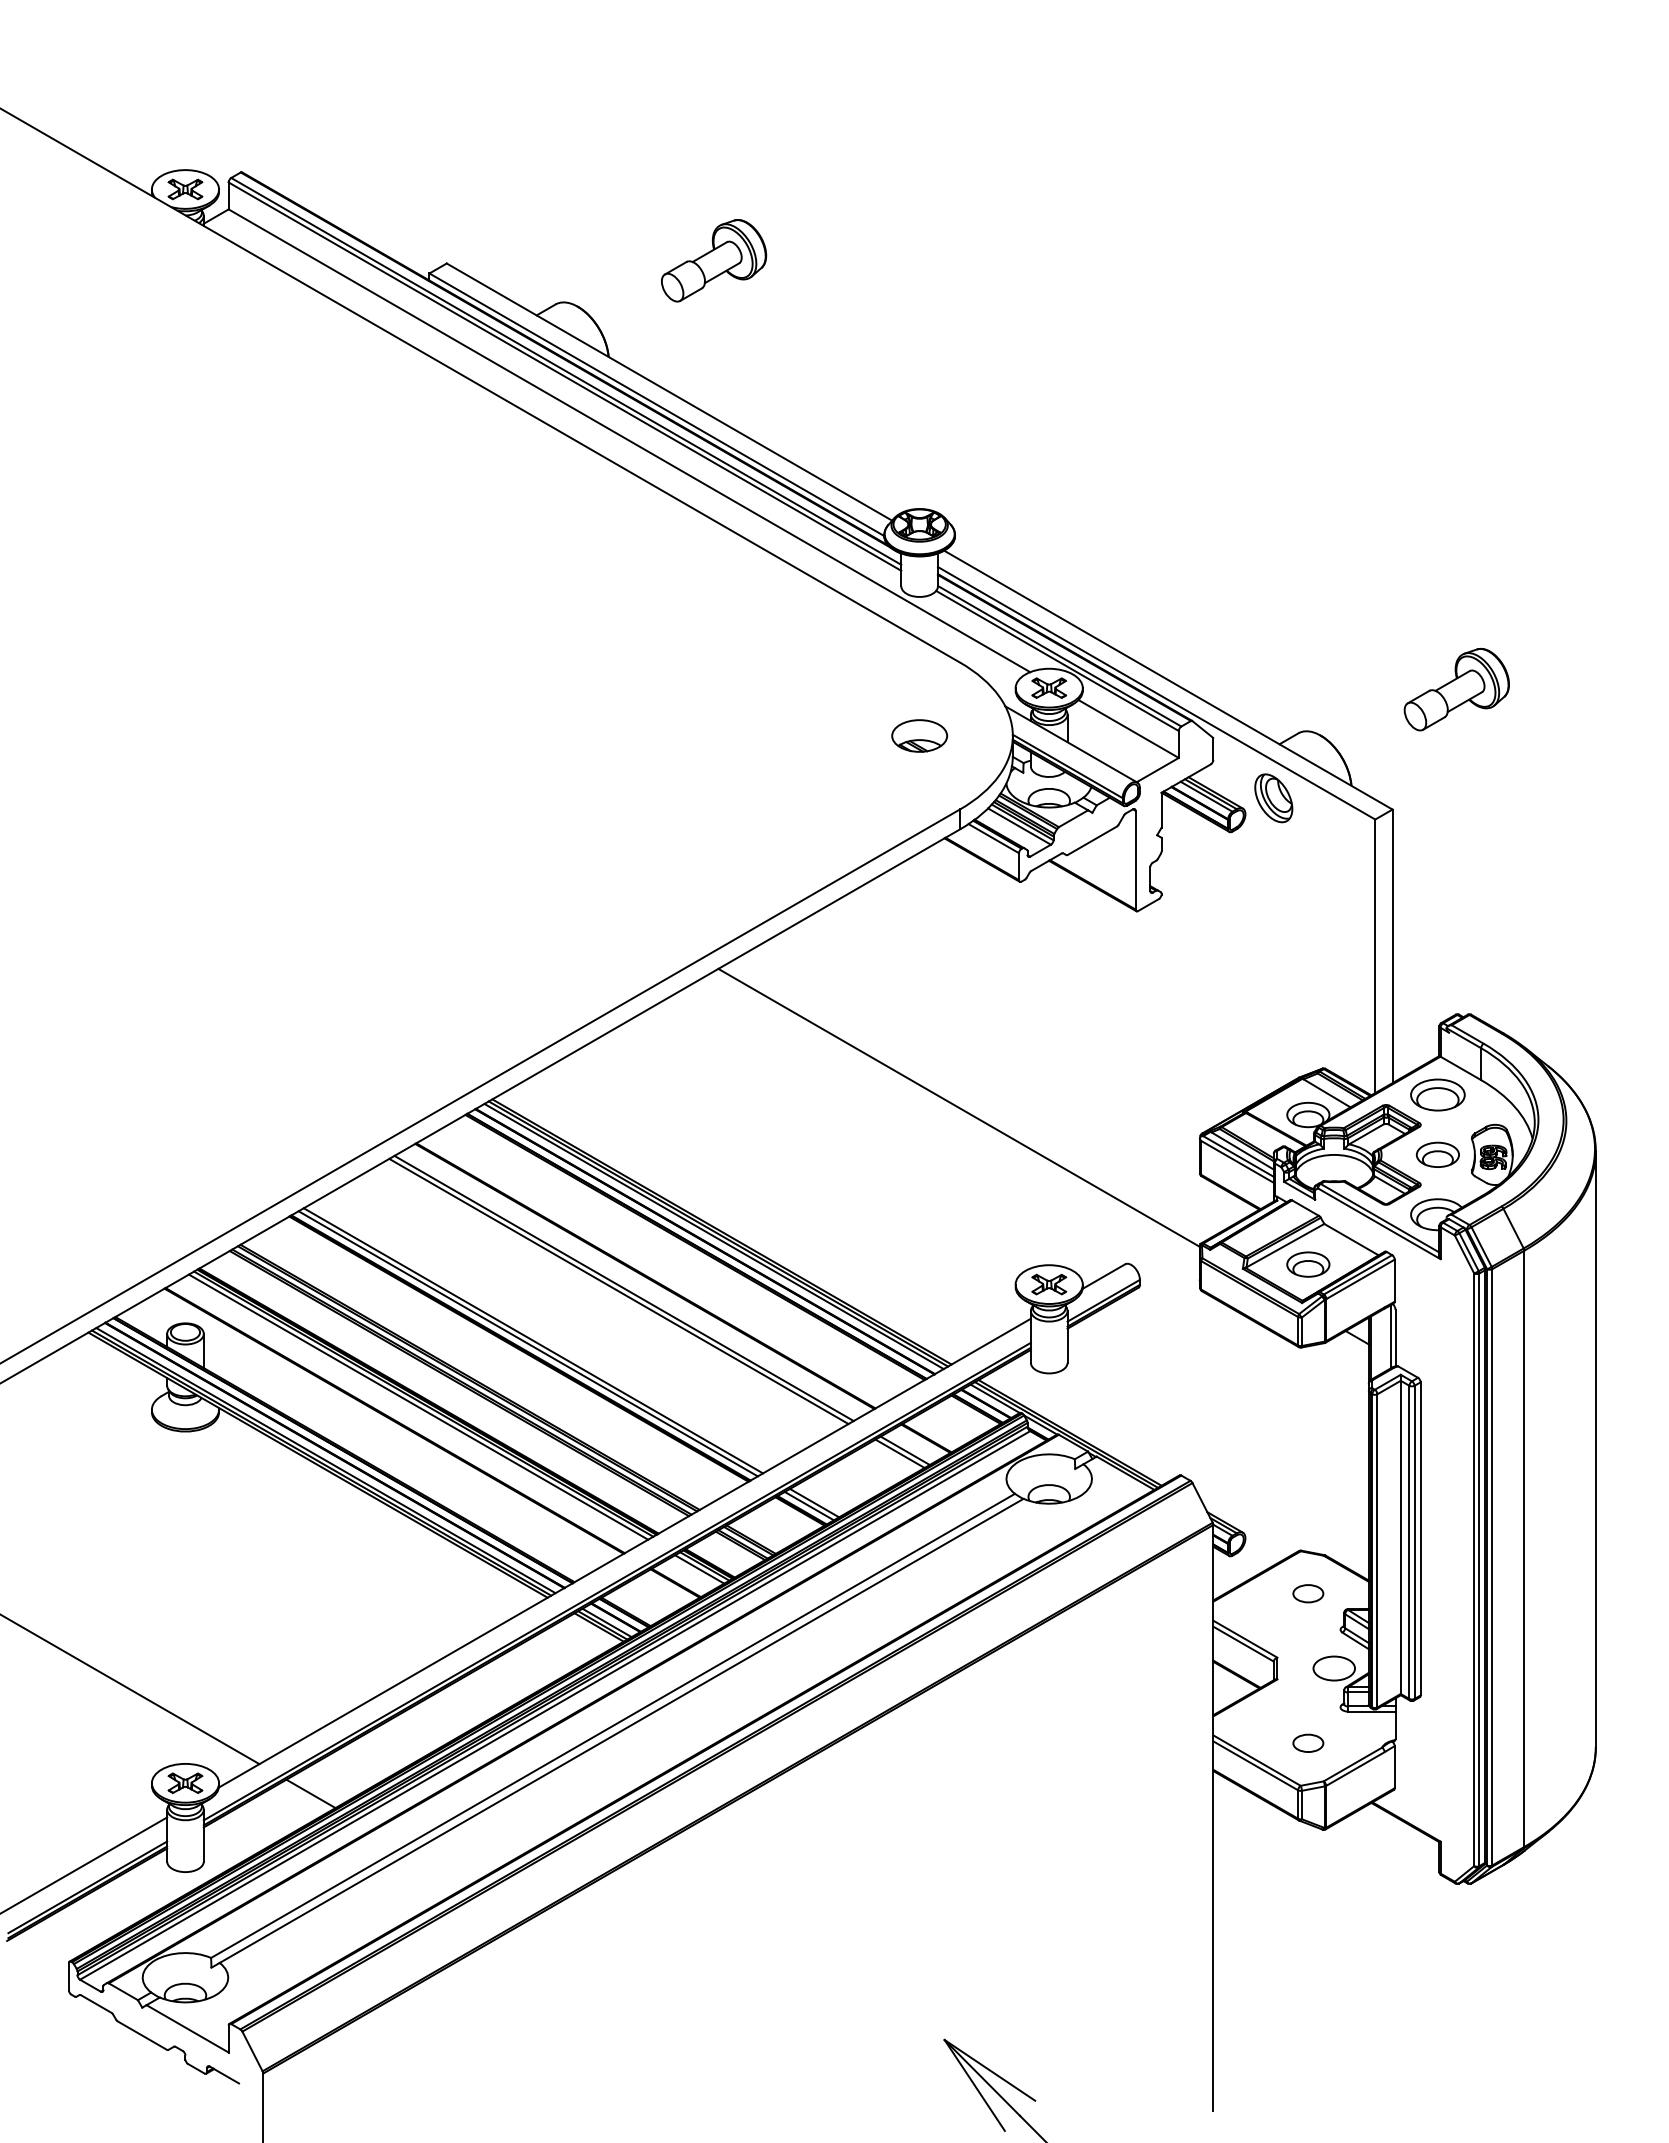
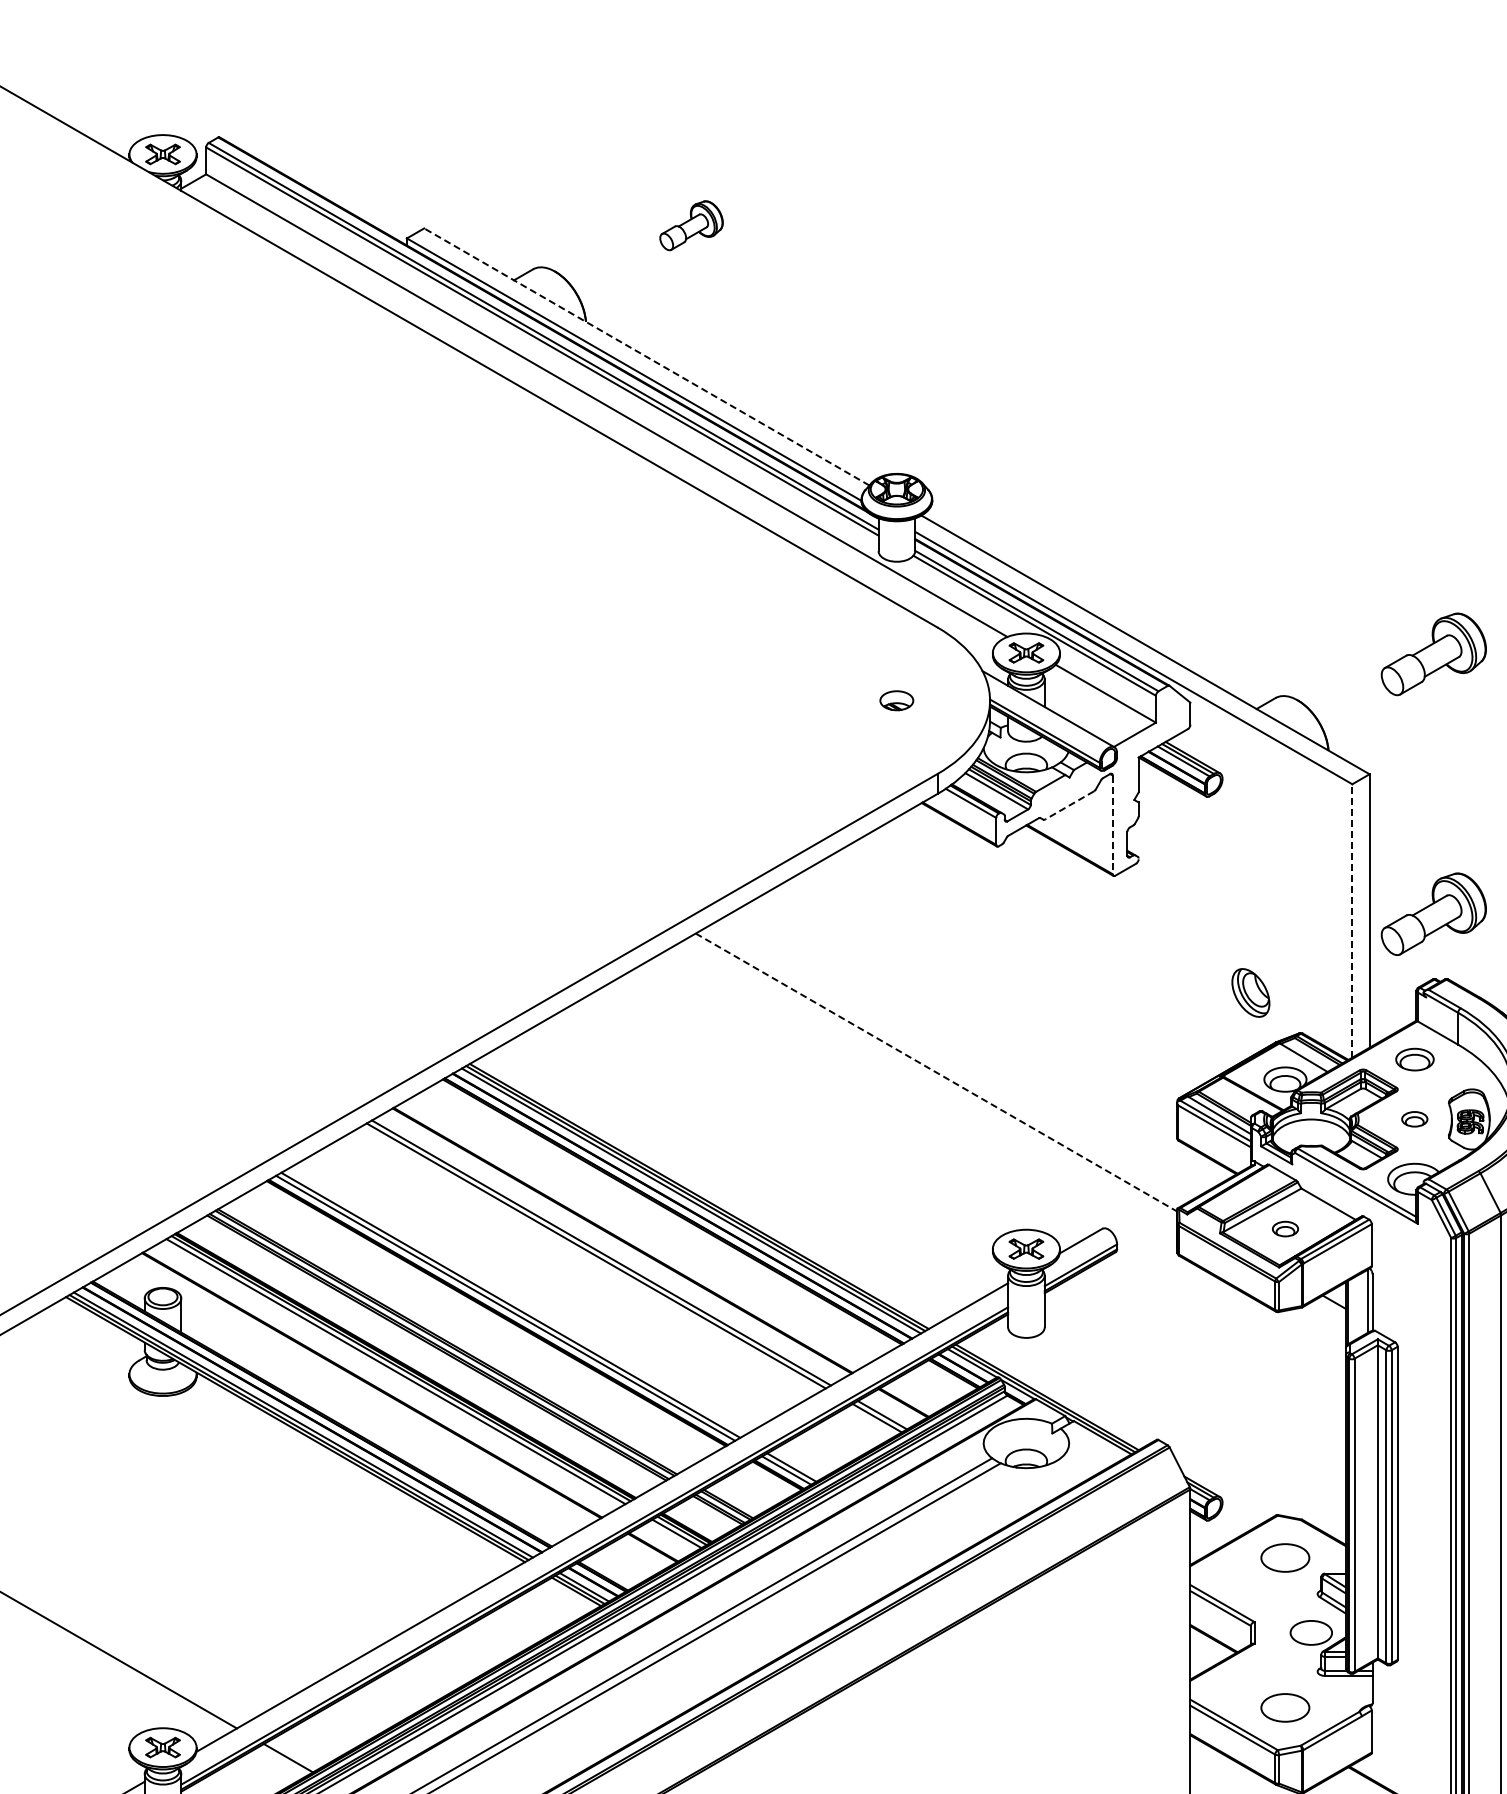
part: (714, 260) -> (691, 225), size x0.6
line: (669, 391) -> (646, 356), solid -> dashed
part: (919, 735) -> (896, 700), size x0.6
part: (1273, 798) -> (1250, 993), moved
line: (1091, 840) -> (1068, 805), solid -> dashed
line: (1135, 860) -> (1112, 825), solid -> dashed
part: (1456, 949) -> (1433, 914), added
line: (1375, 956) -> (1352, 921), solid -> dashed
part: (1437, 1094) -> (1414, 1059), size x0.7
line: (959, 1107) -> (936, 1072), solid -> dashed
part: (1437, 1154) -> (1414, 1119), size x0.6
part: (1308, 1264) -> (1285, 1229), size x0.6
part: (1308, 1593) -> (1285, 1557), size x1.6
part: (1308, 1742) -> (1285, 1706), size x1.6

